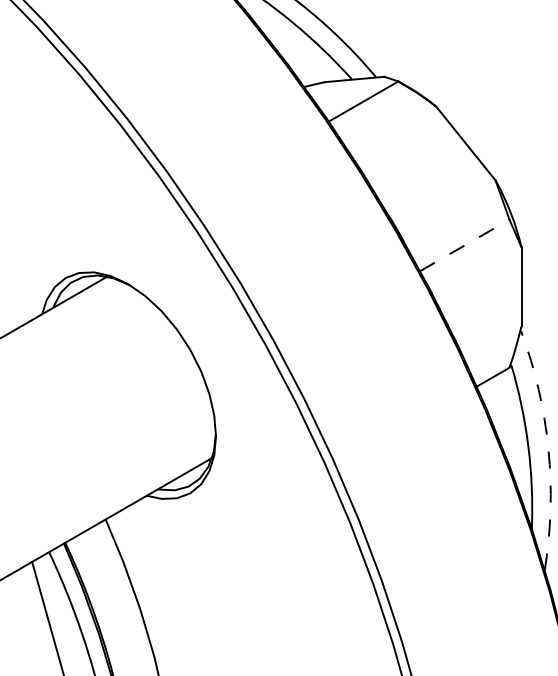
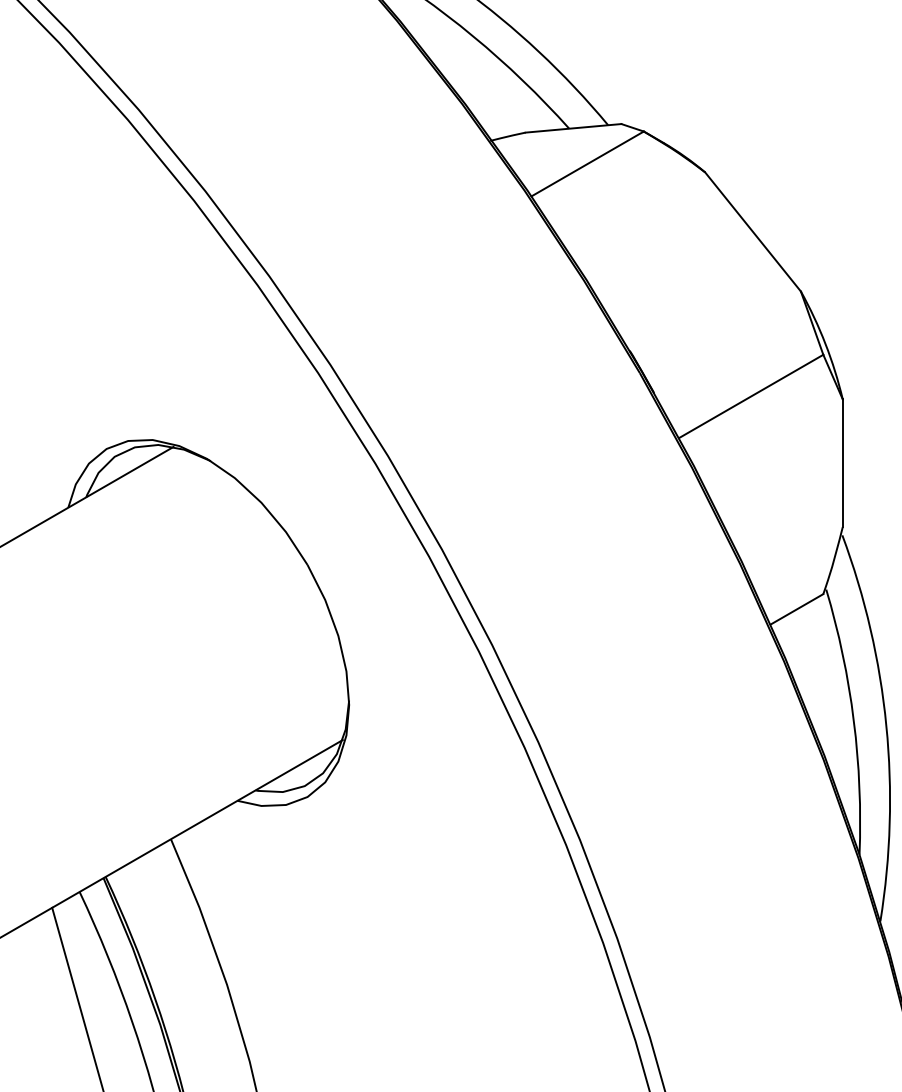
line: (464, 245) -> (750, 396), dashed -> solid
arc: (548, 449) -> (886, 726), dashed -> solid

